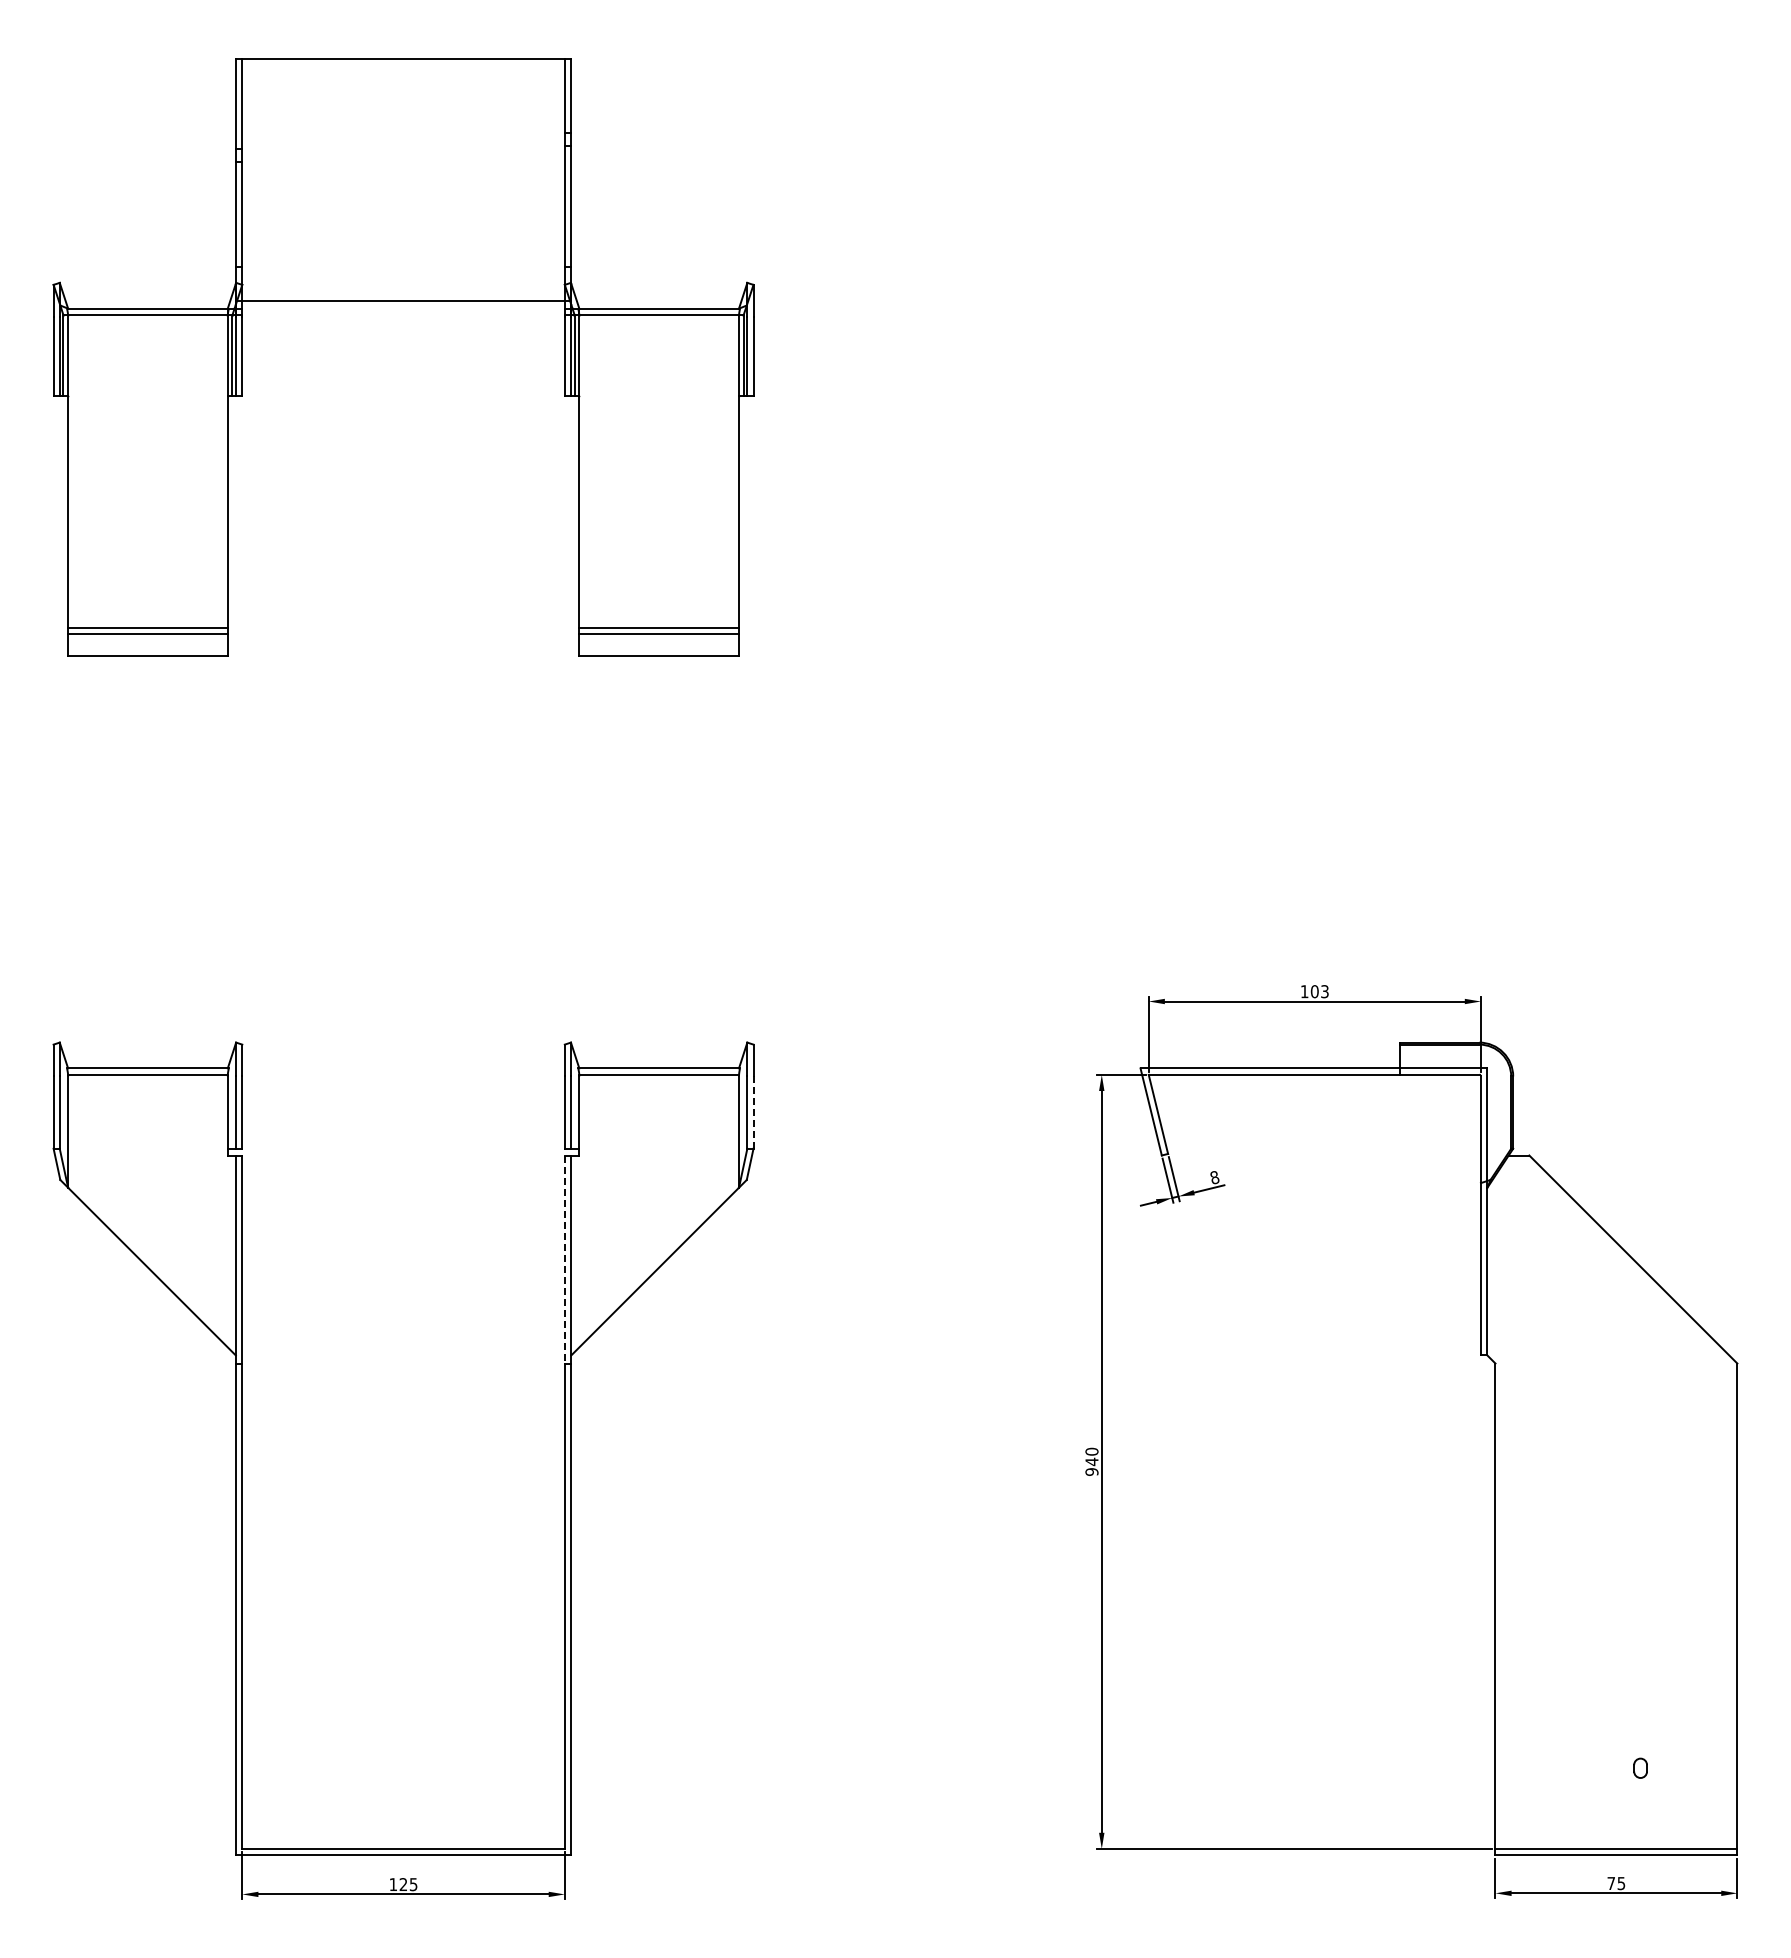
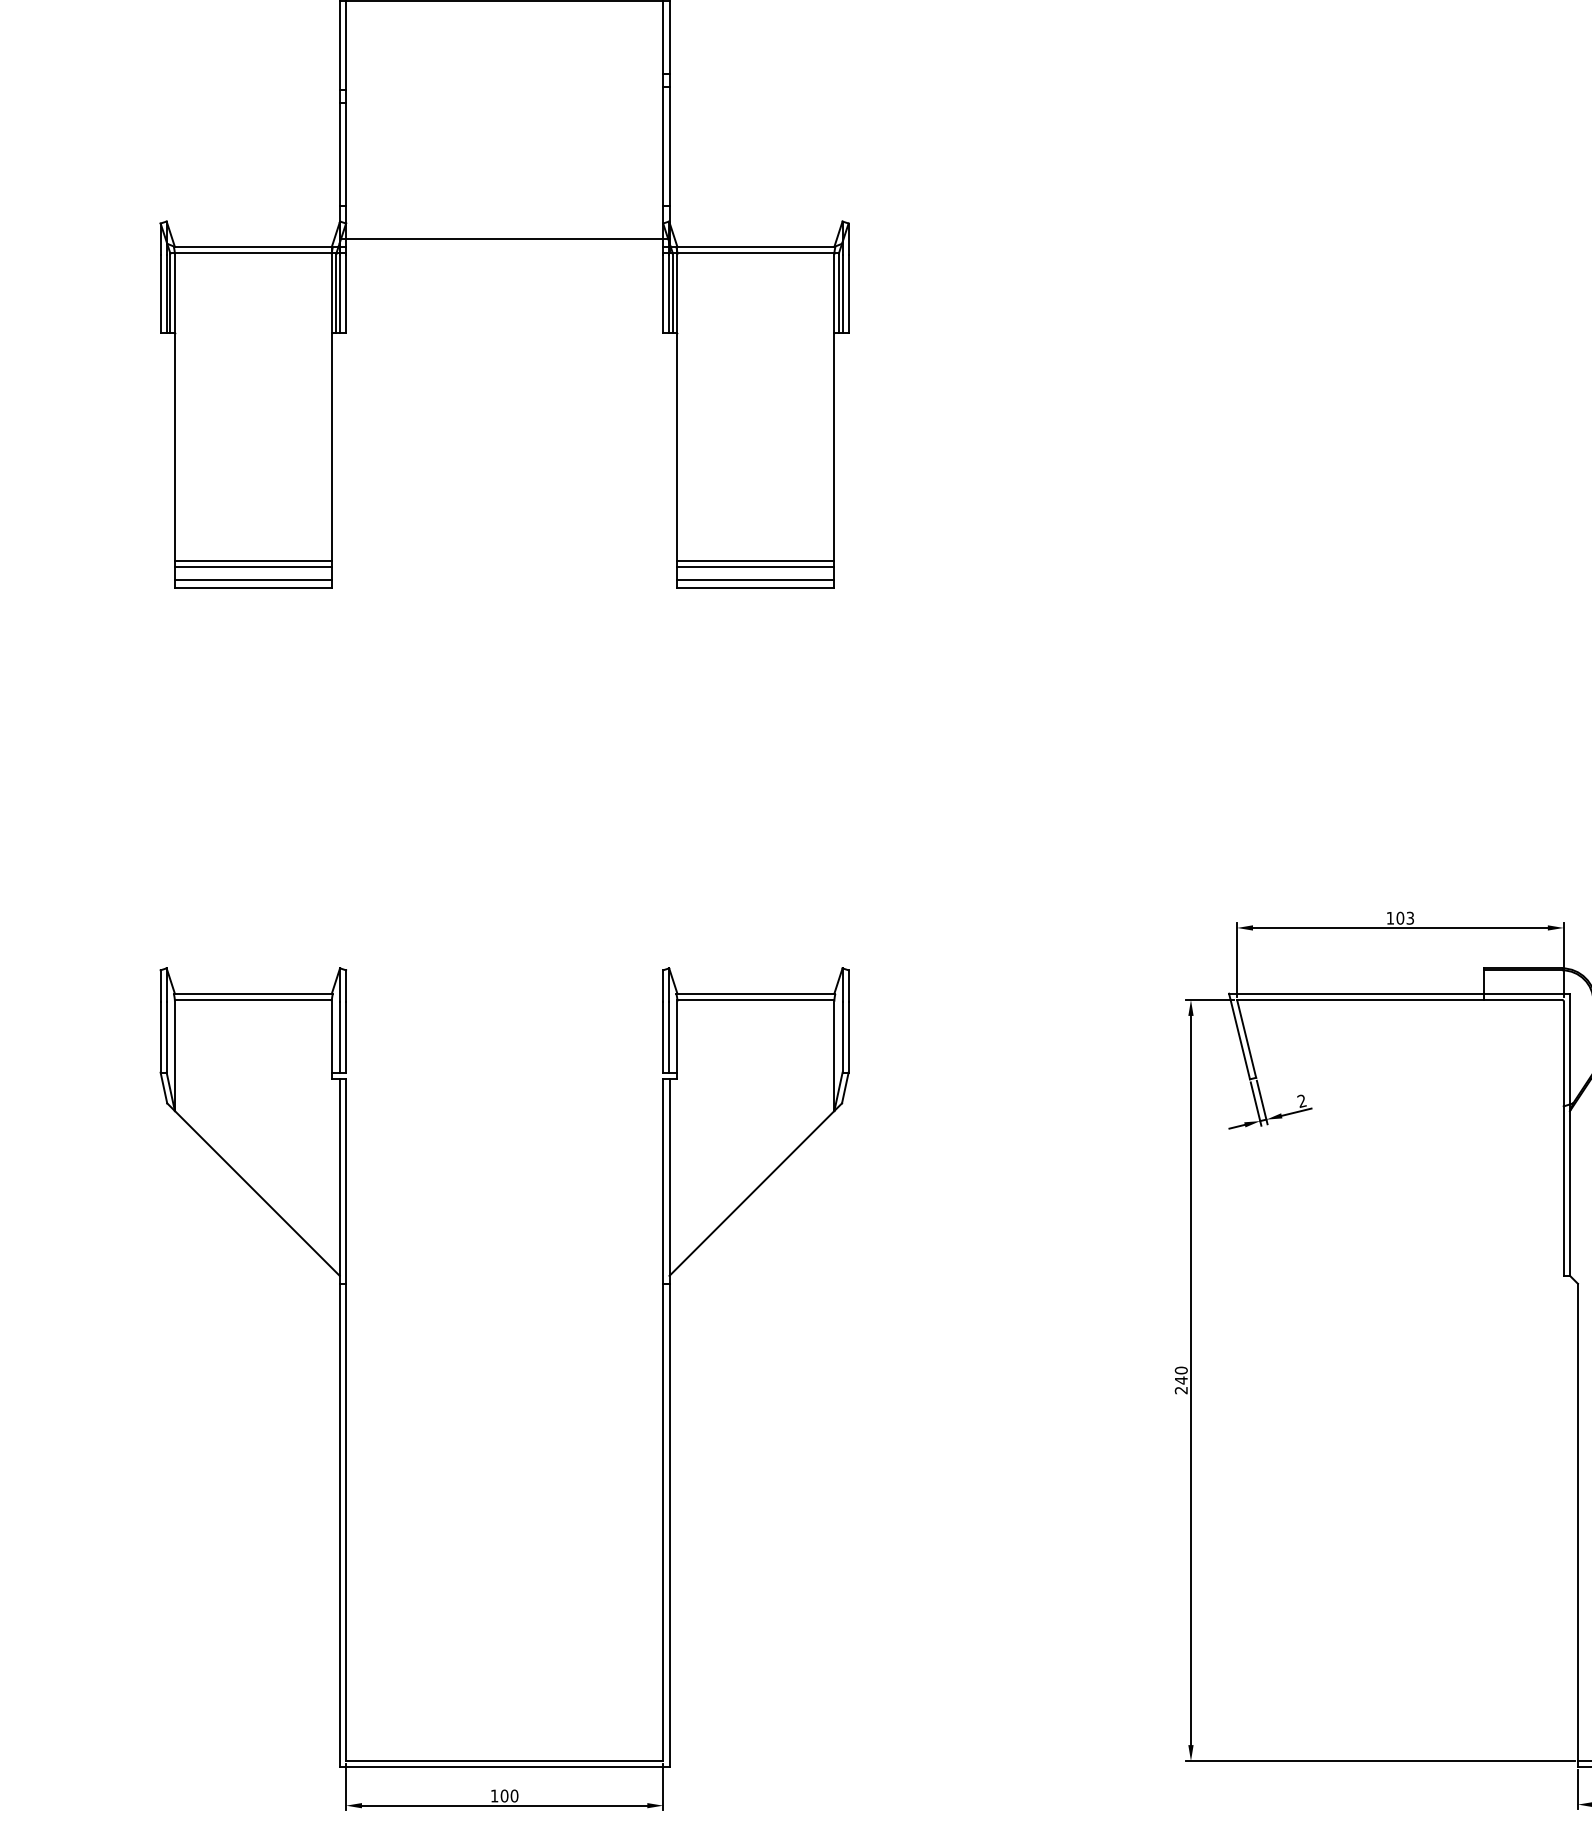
line: (147, 647) -> (252, 579), added
line: (659, 647) -> (756, 579), added
line: (753, 1113) -> (848, 1038), dashed -> solid
text: (1214, 1177) -> (1301, 1100), 8 -> 2
line: (564, 1260) -> (662, 1182), dashed -> solid
text: (1091, 1471) -> (1180, 1389), 940 -> 240
text: (408, 1884) -> (509, 1795), 125 -> 100

